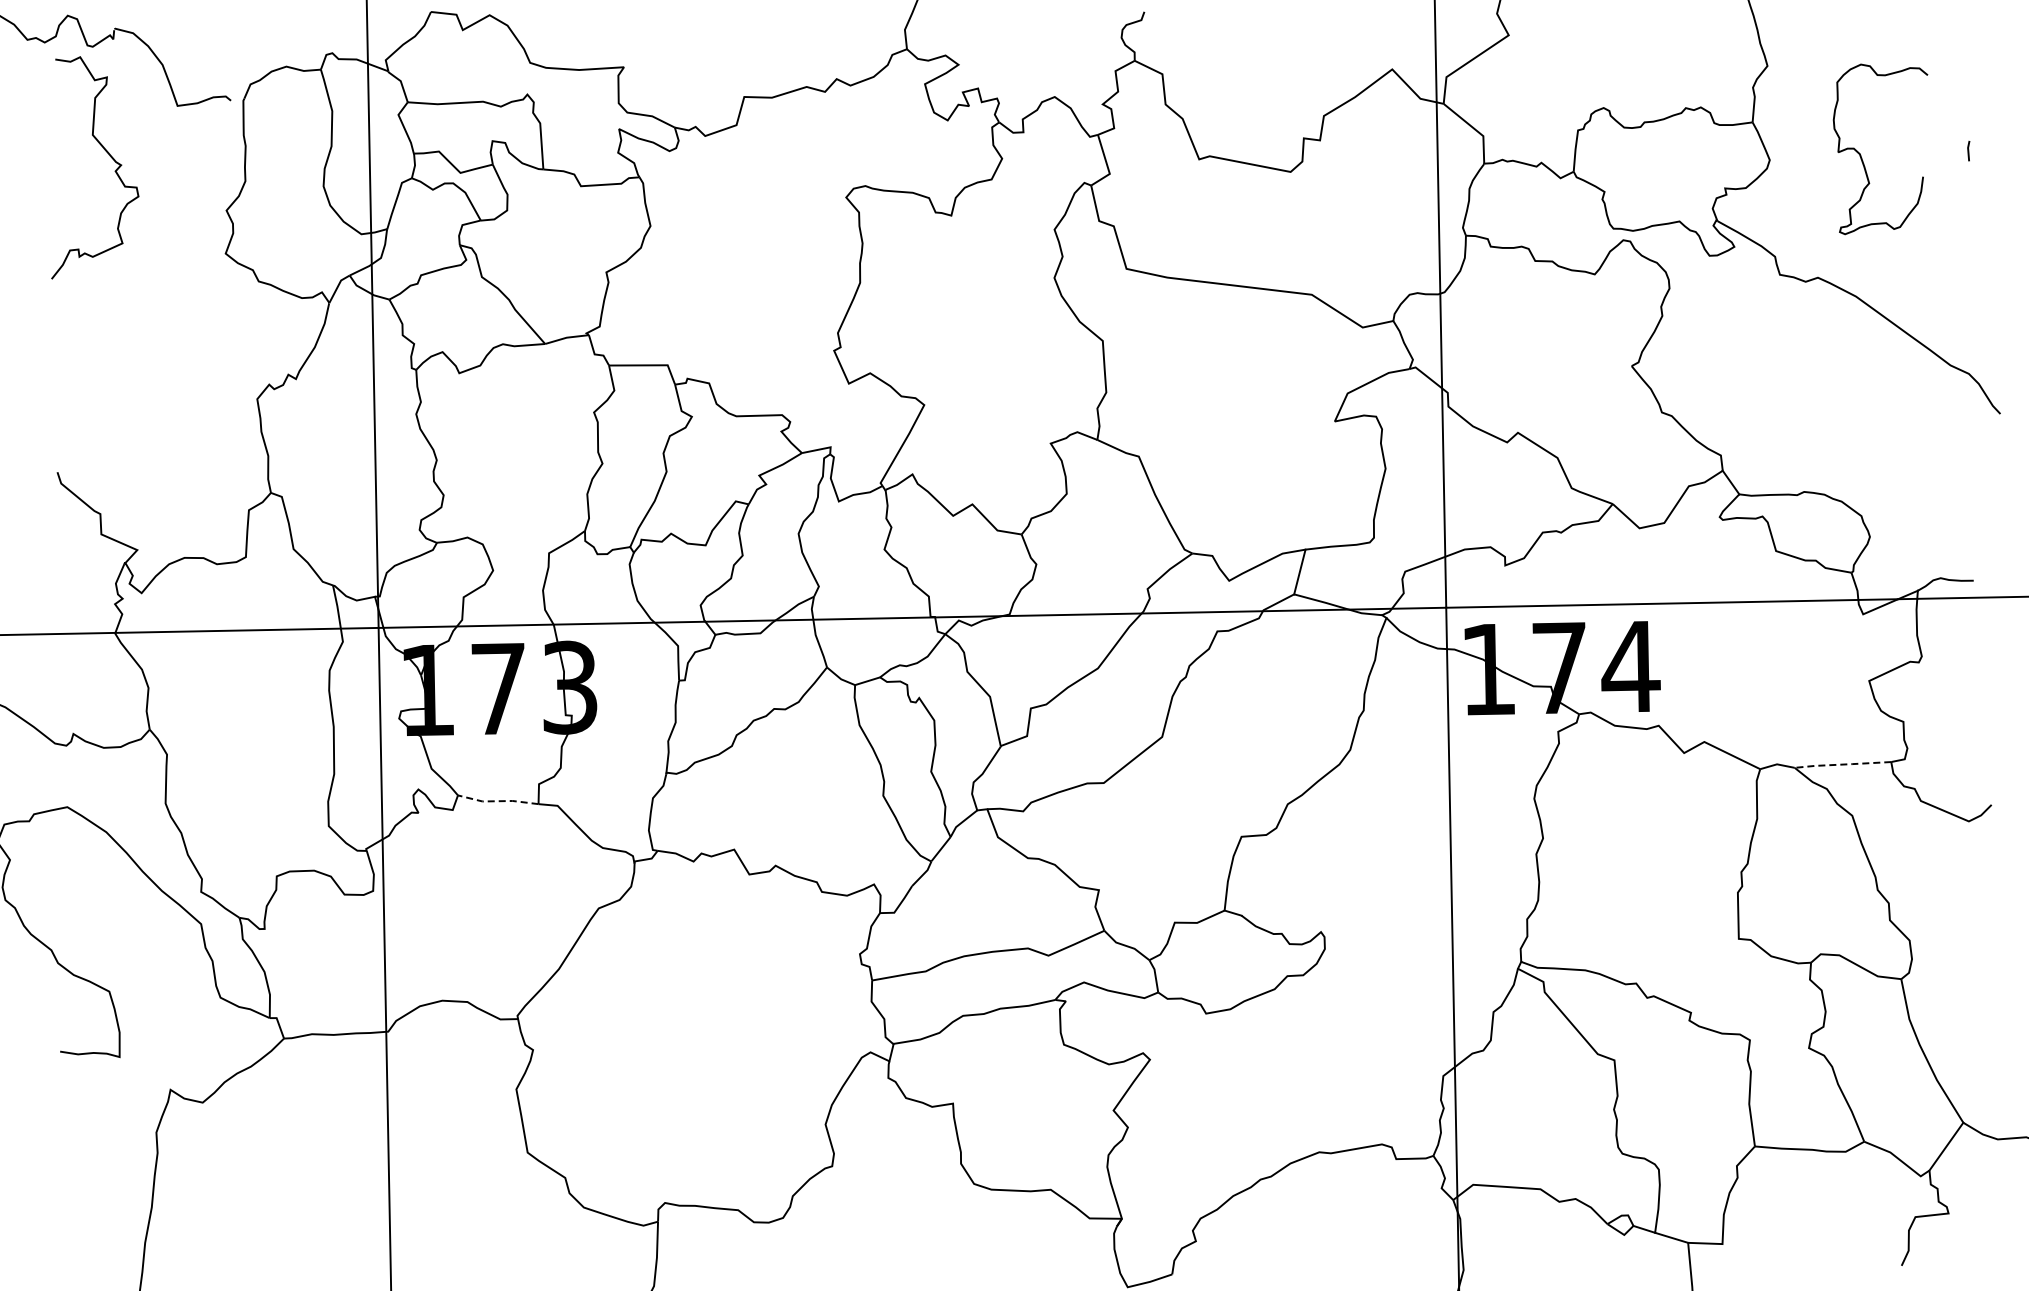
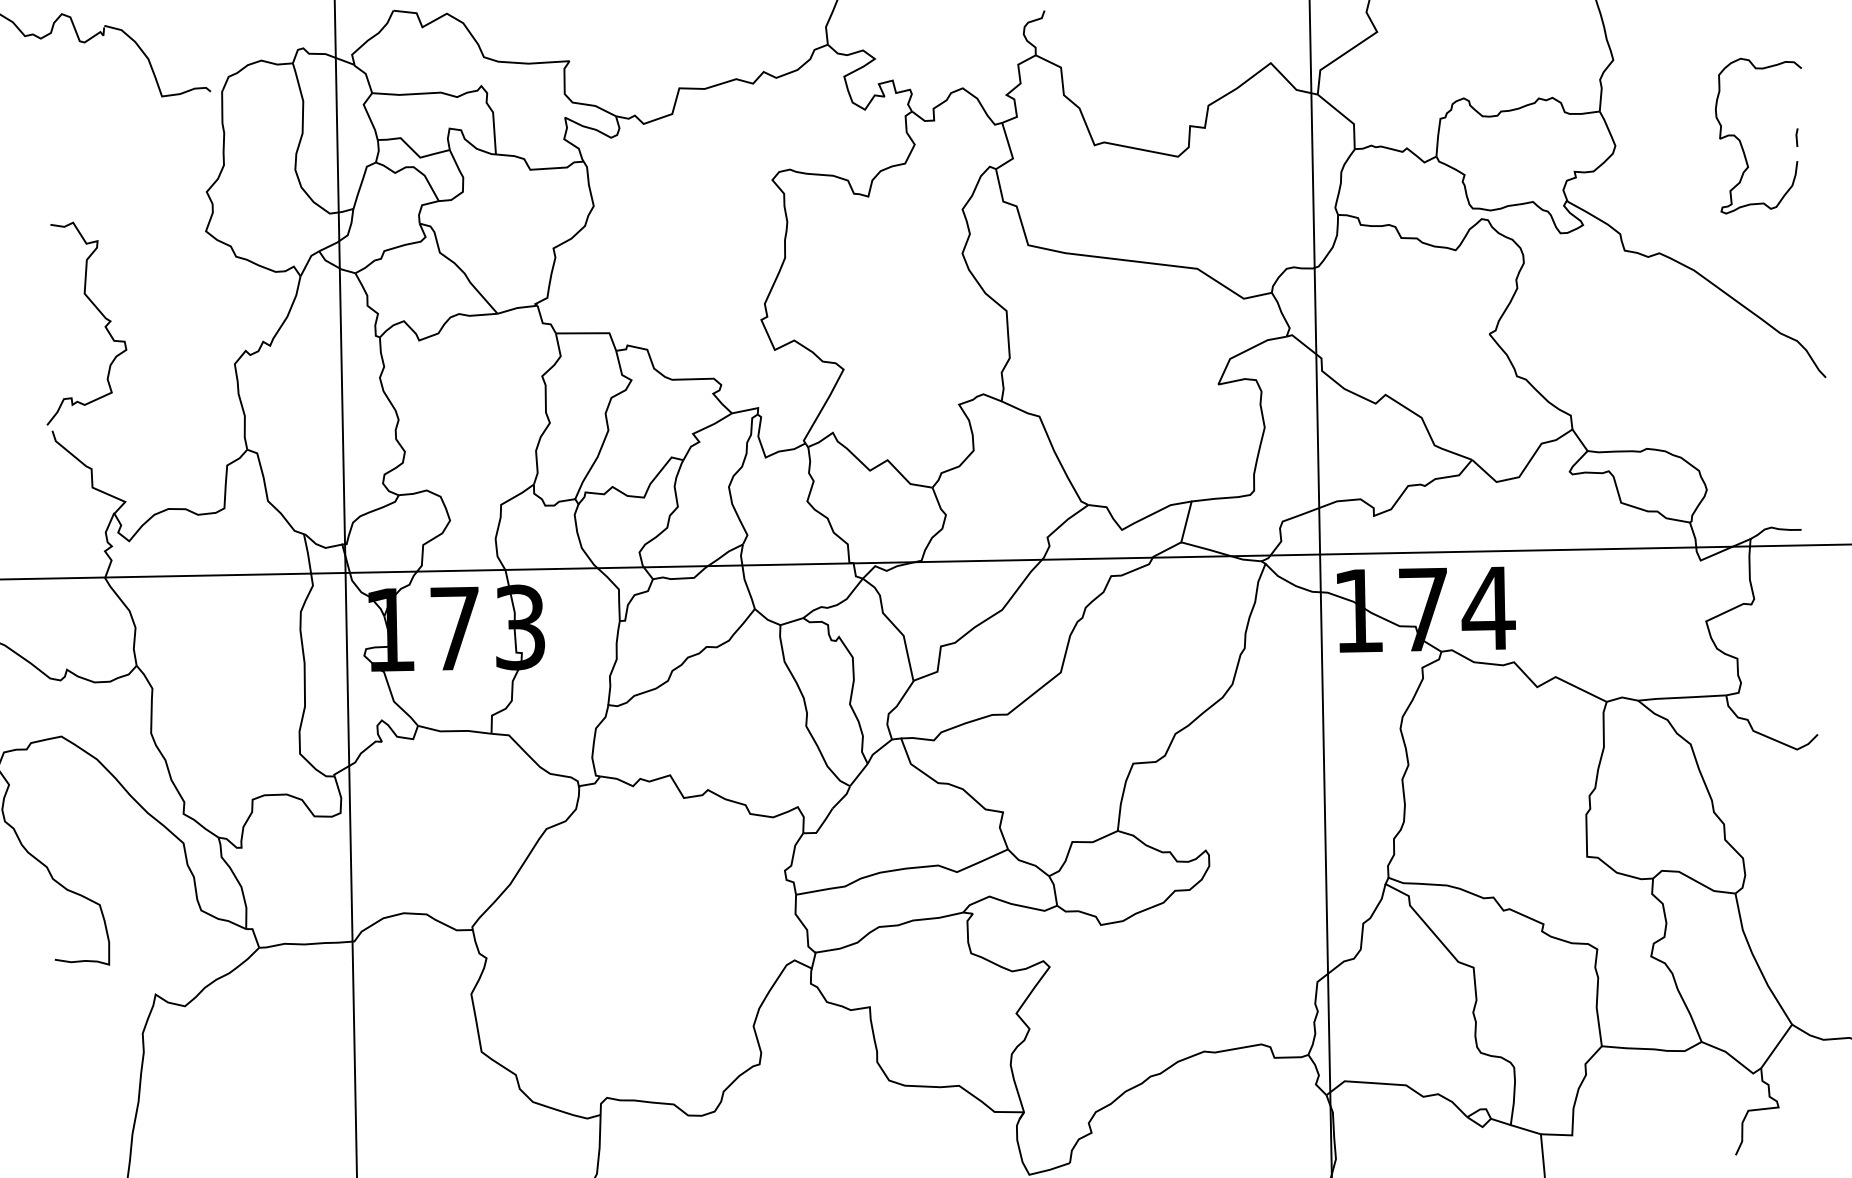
curve: (1861, 155) -> (1741, 141), moved
curve: (110, 157) -> (100, 314), moved
line: (1842, 764) -> (1681, 697), dashed -> solid
line: (497, 801) -> (454, 731), dashed -> solid

